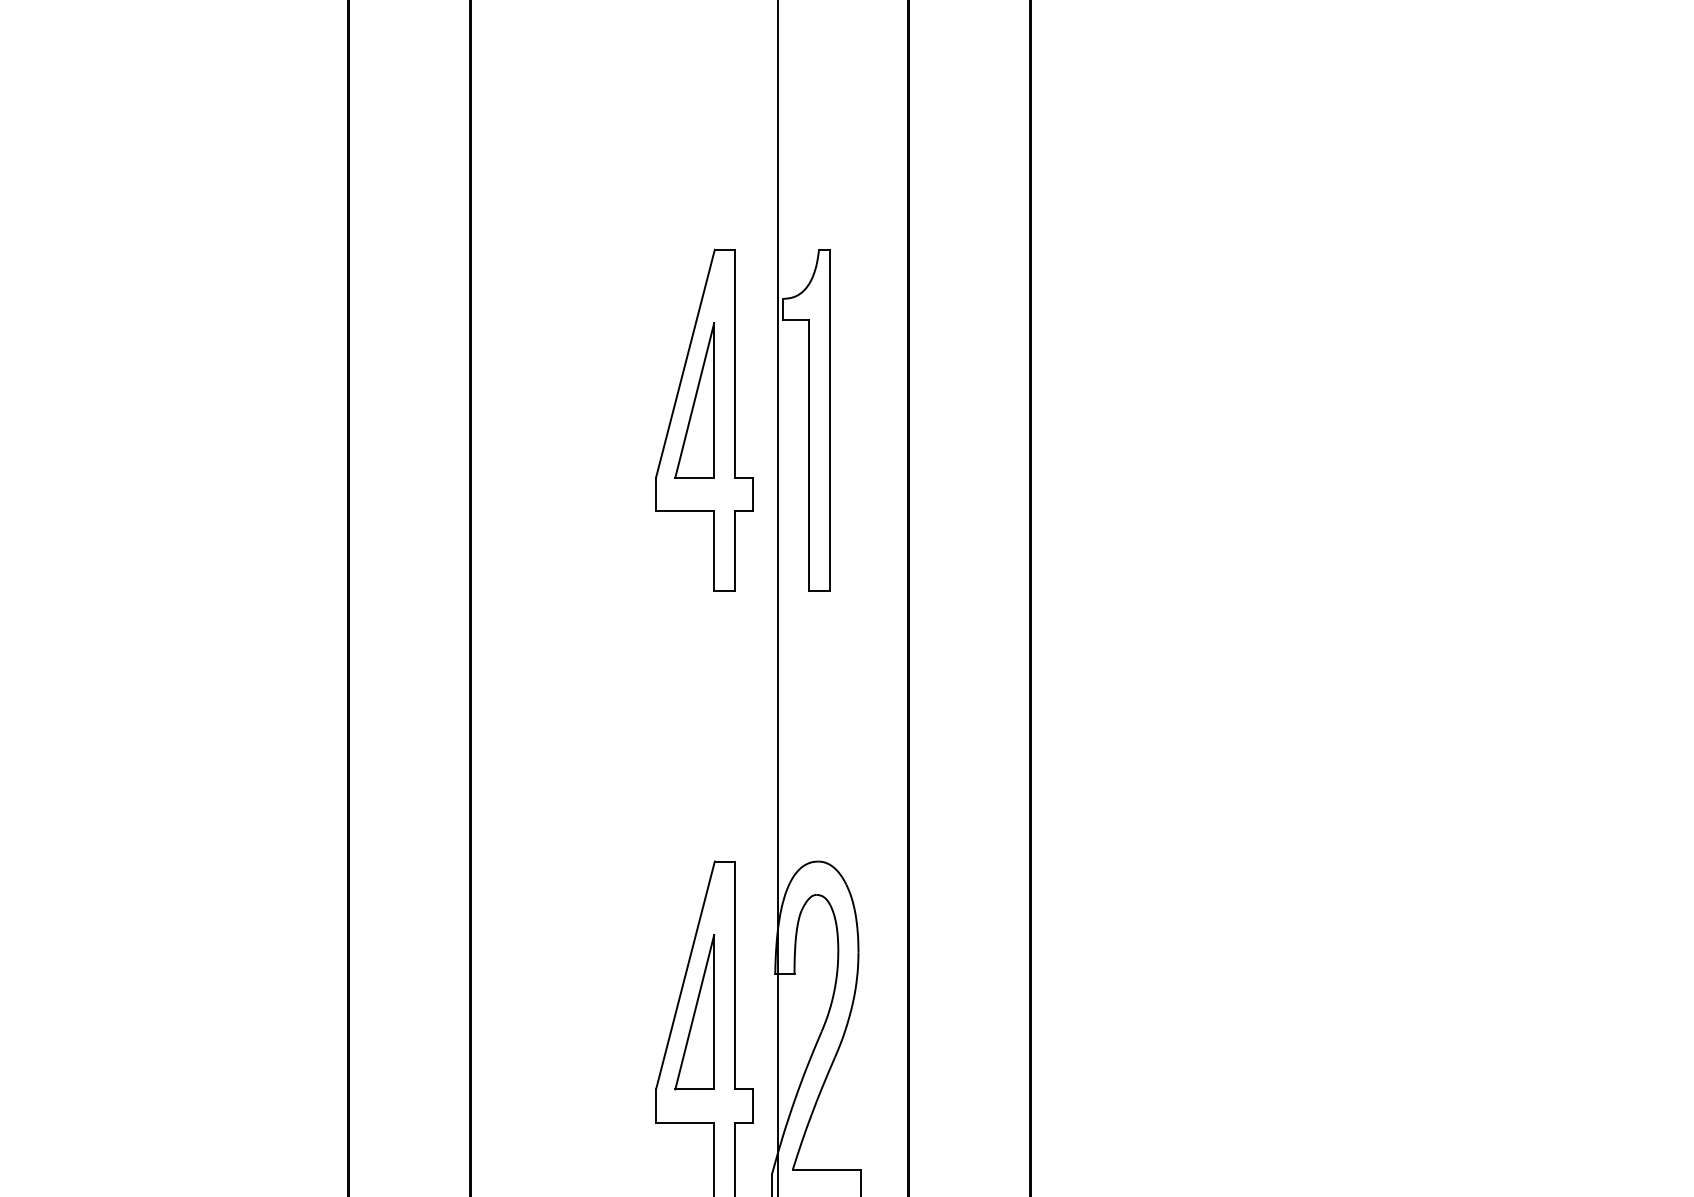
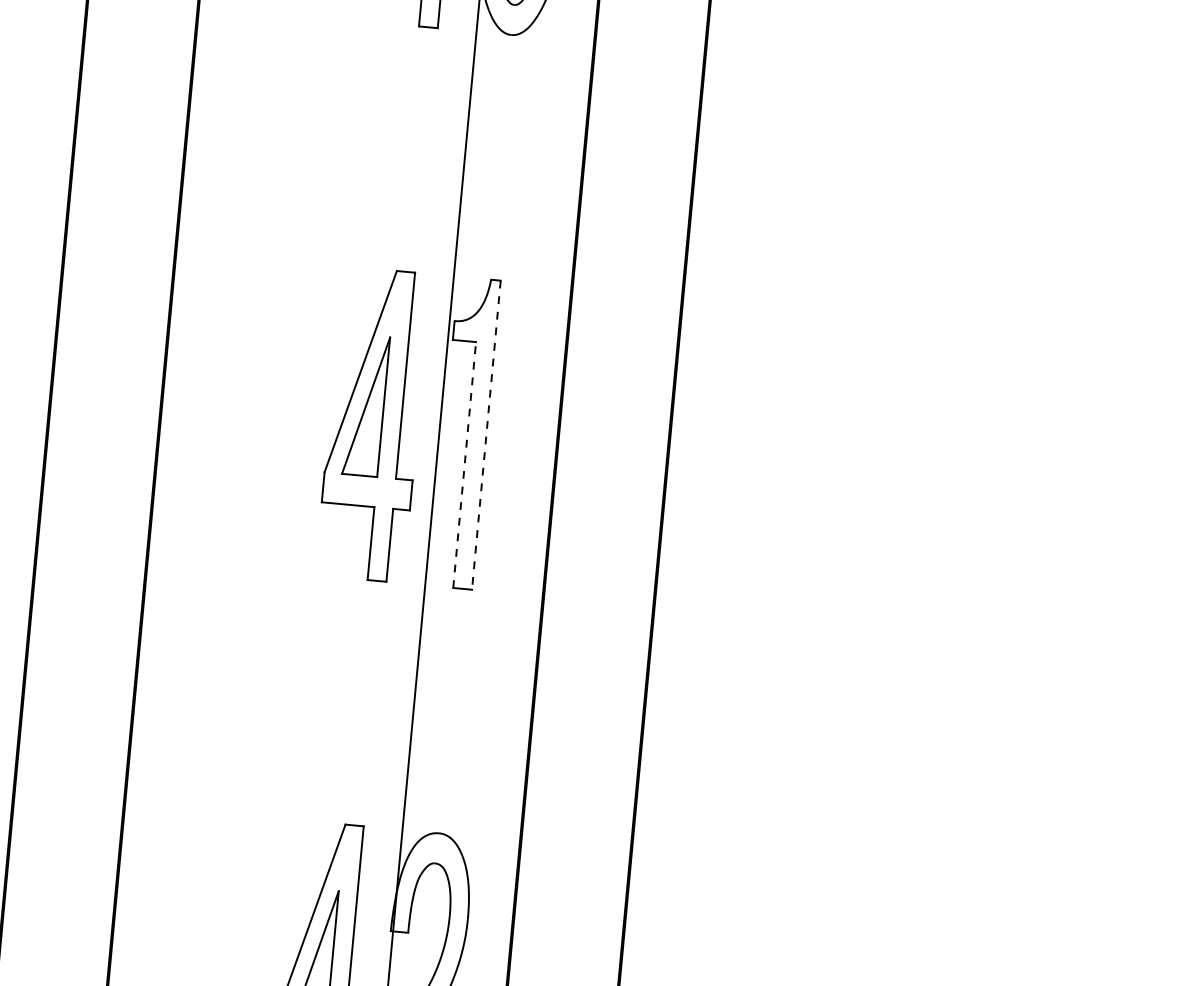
line: (829, 420) -> (486, 435), solid -> dashed
line: (808, 455) -> (464, 465), solid -> dashed

